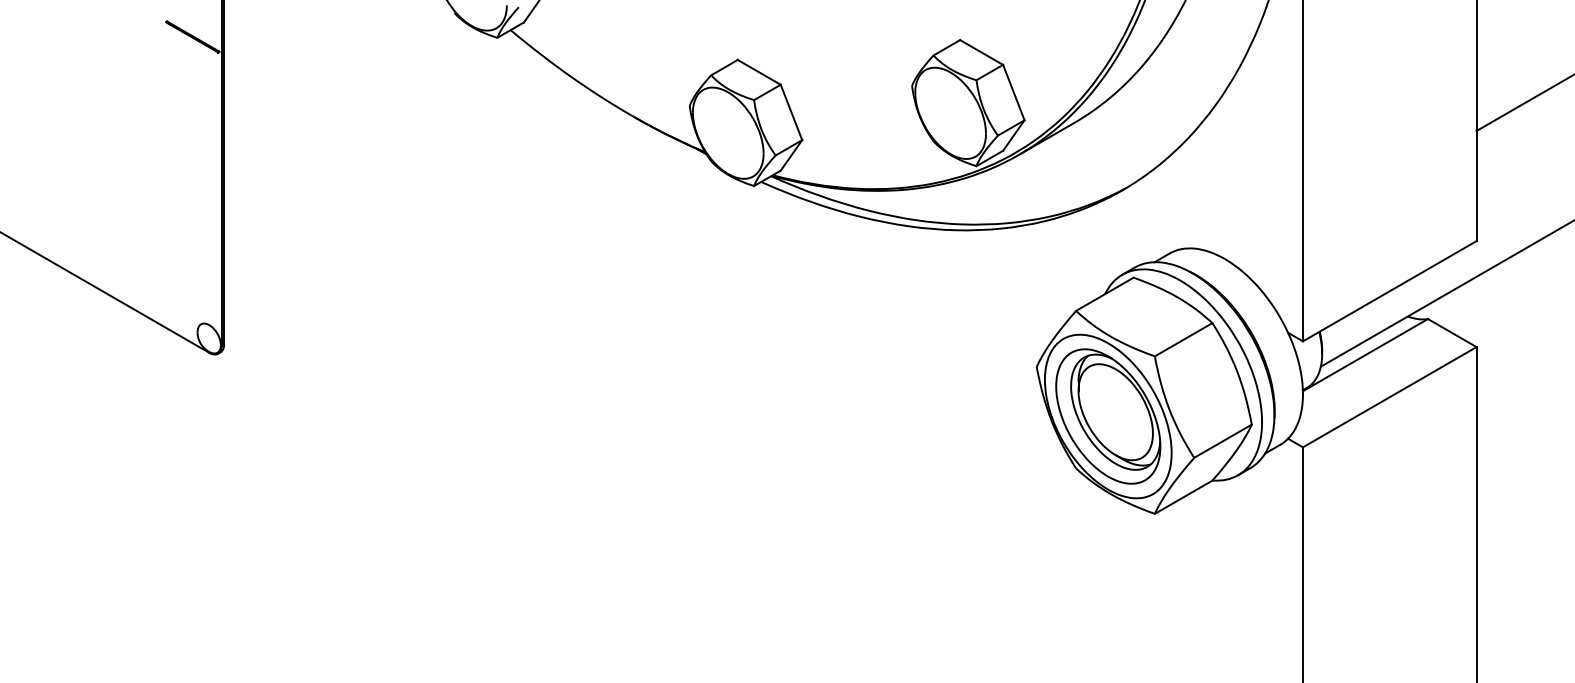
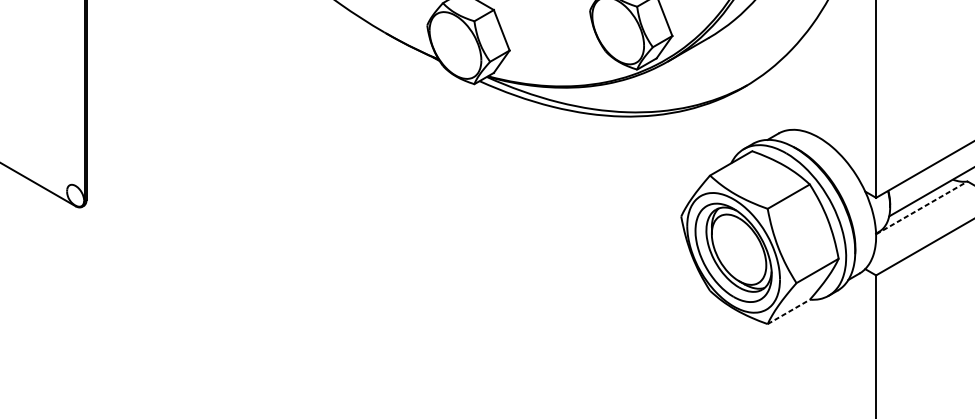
line: (1365, 354) -> (921, 207), solid -> dashed
line: (1184, 497) -> (789, 312), solid -> dashed

